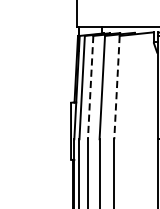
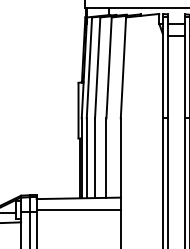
line: (90, 87) -> (97, 67), dashed -> solid
line: (117, 87) -> (123, 67), dashed -> solid

